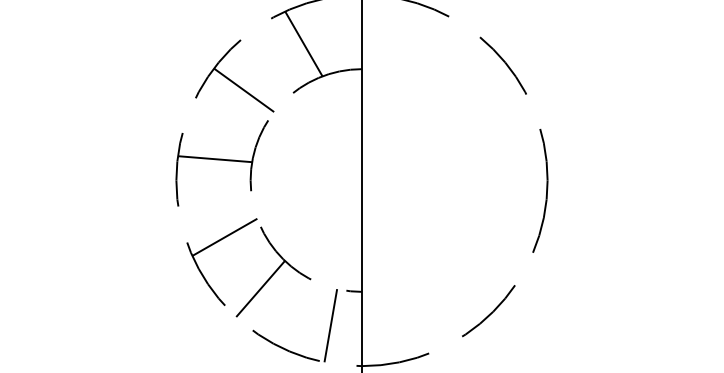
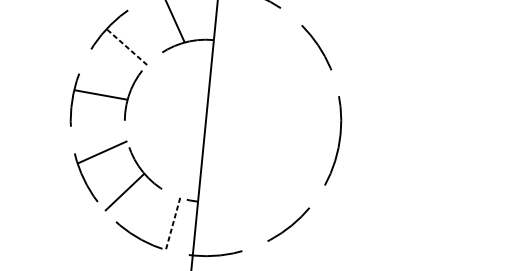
line: (243, 90) -> (126, 47), solid -> dashed
line: (330, 326) -> (172, 224), solid -> dashed

